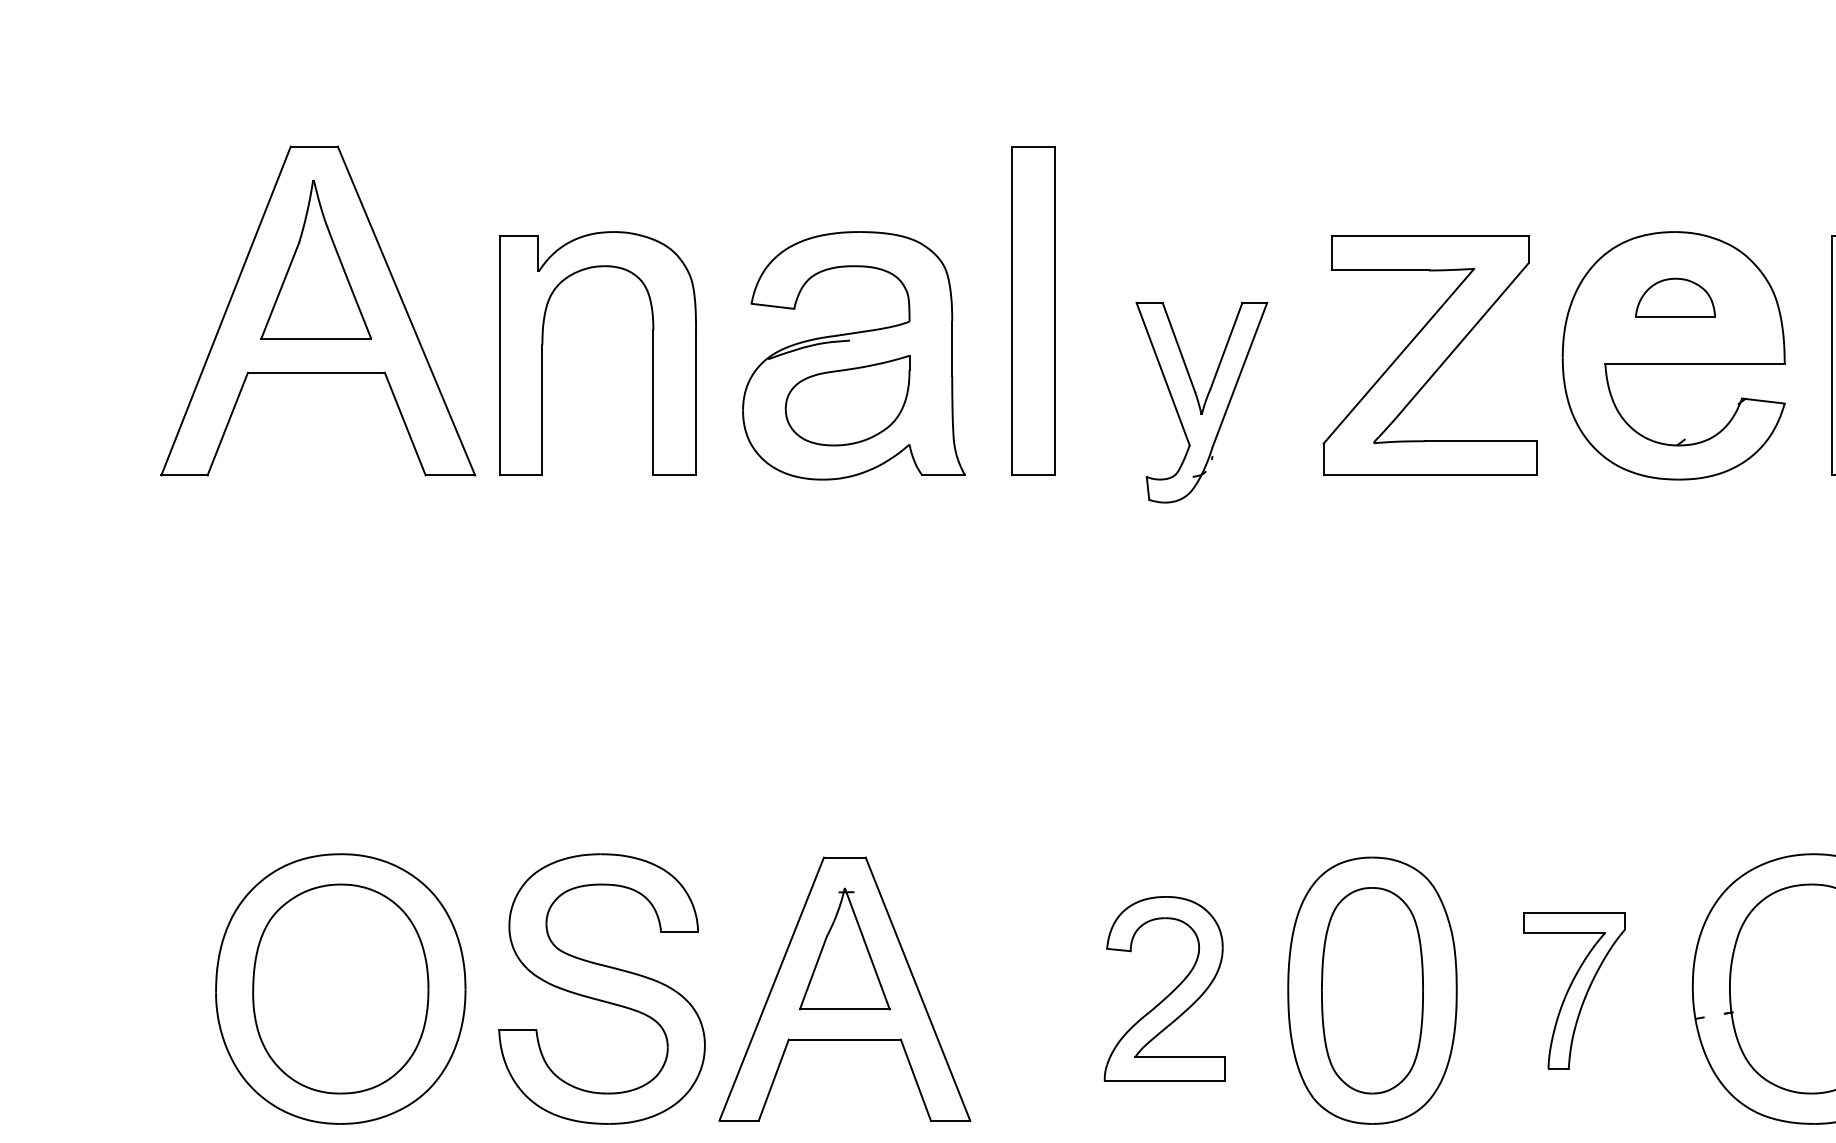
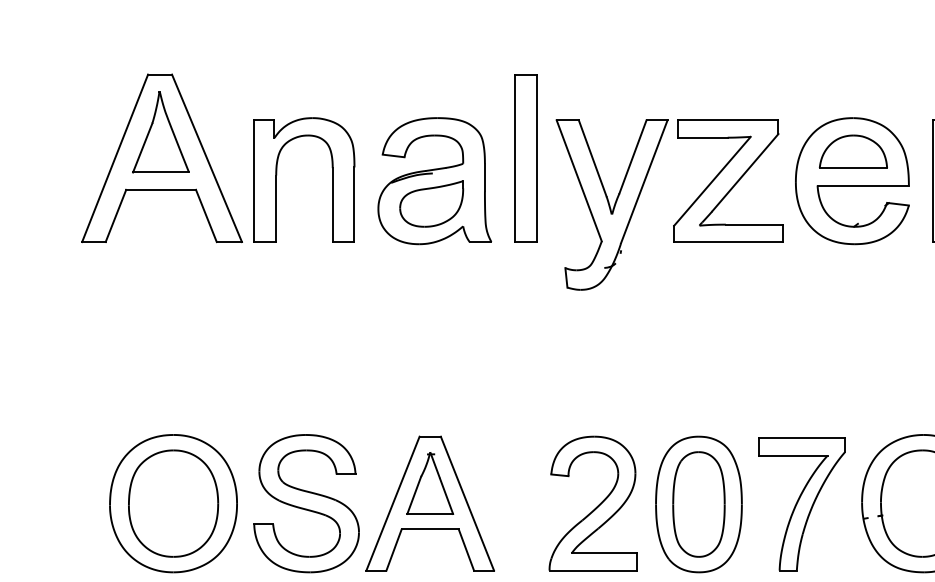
part: (1673, 297) -> (852, 151), size x1.67
part: (1200, 401) -> (611, 204), size x1.67
part: (1163, 988) -> (592, 503), size x1.43
part: (1573, 990) -> (801, 504), size x1.67

